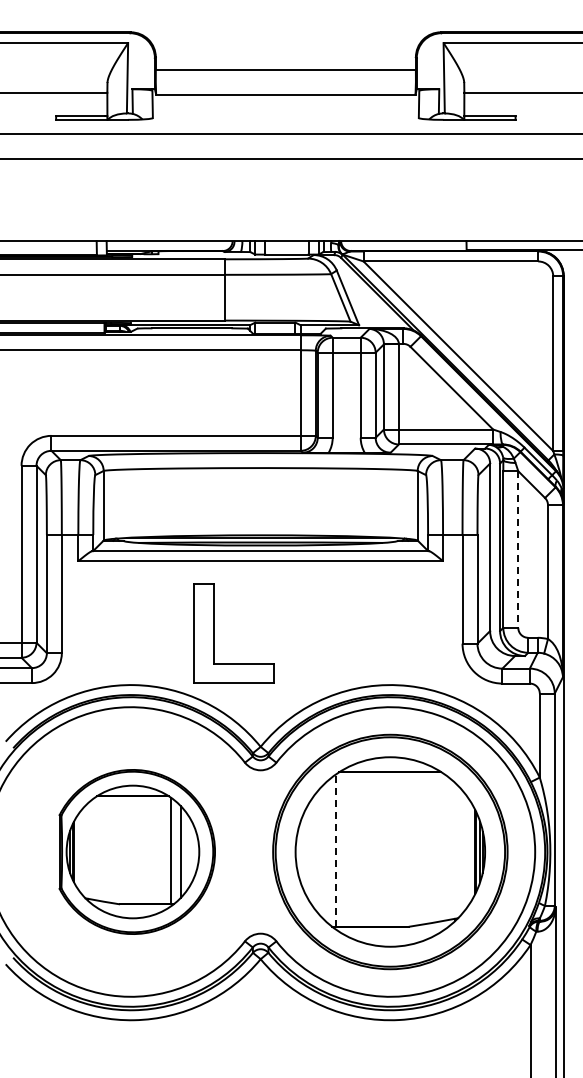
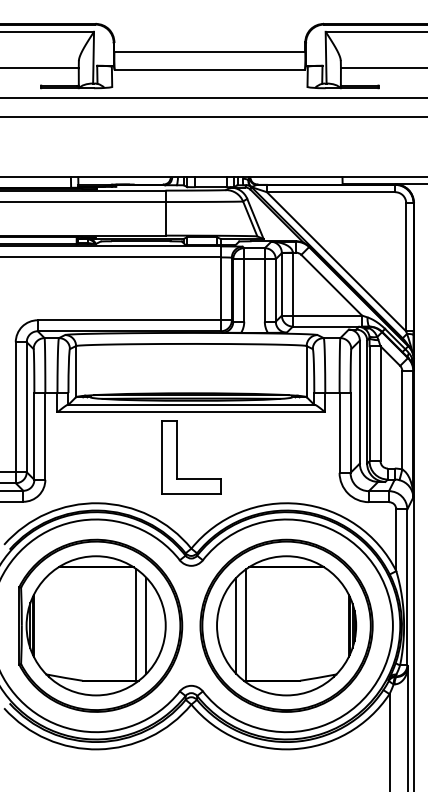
line: (518, 550) -> (380, 404), dashed -> solid
part: (214, 633) -> (177, 457), moved
line: (335, 850) -> (246, 624), dashed -> solid
part: (137, 851) -> (100, 625), size x1.43
line: (322, 851) -> (236, 625), added

